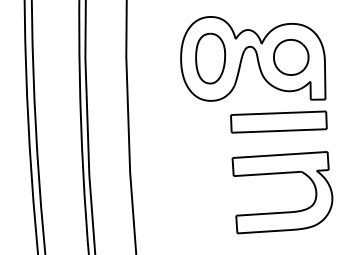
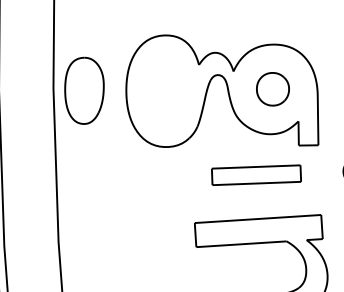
part: (291, 57) -> (273, 89), size x0.7
part: (210, 58) -> (84, 90), moved
part: (278, 121) -> (255, 174), size x0.7

